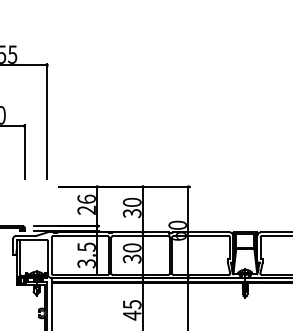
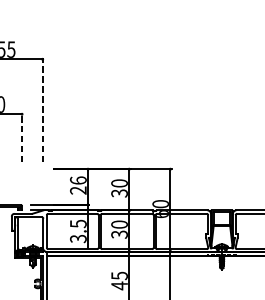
line: (47, 121) -> (42, 110), solid -> dashed
line: (24, 151) -> (22, 137), solid -> dashed

